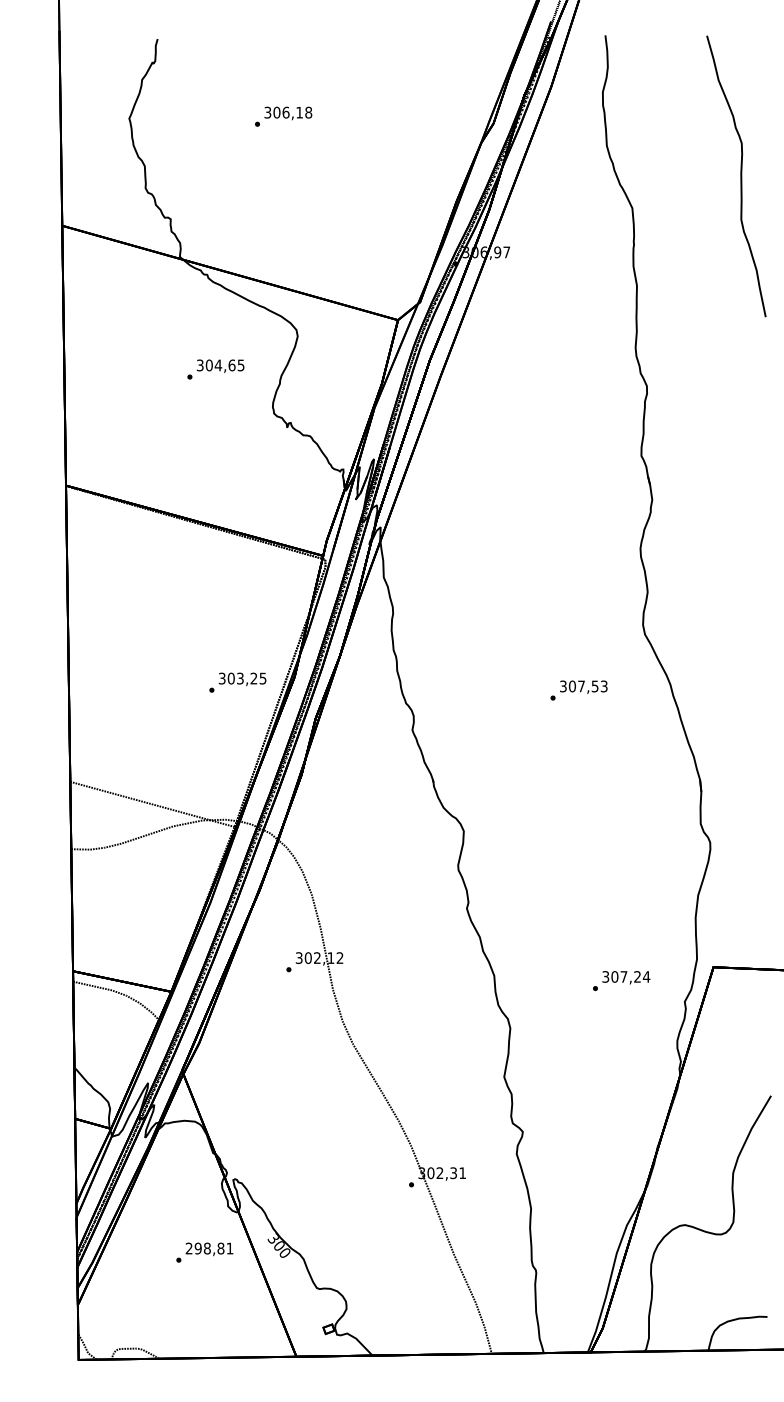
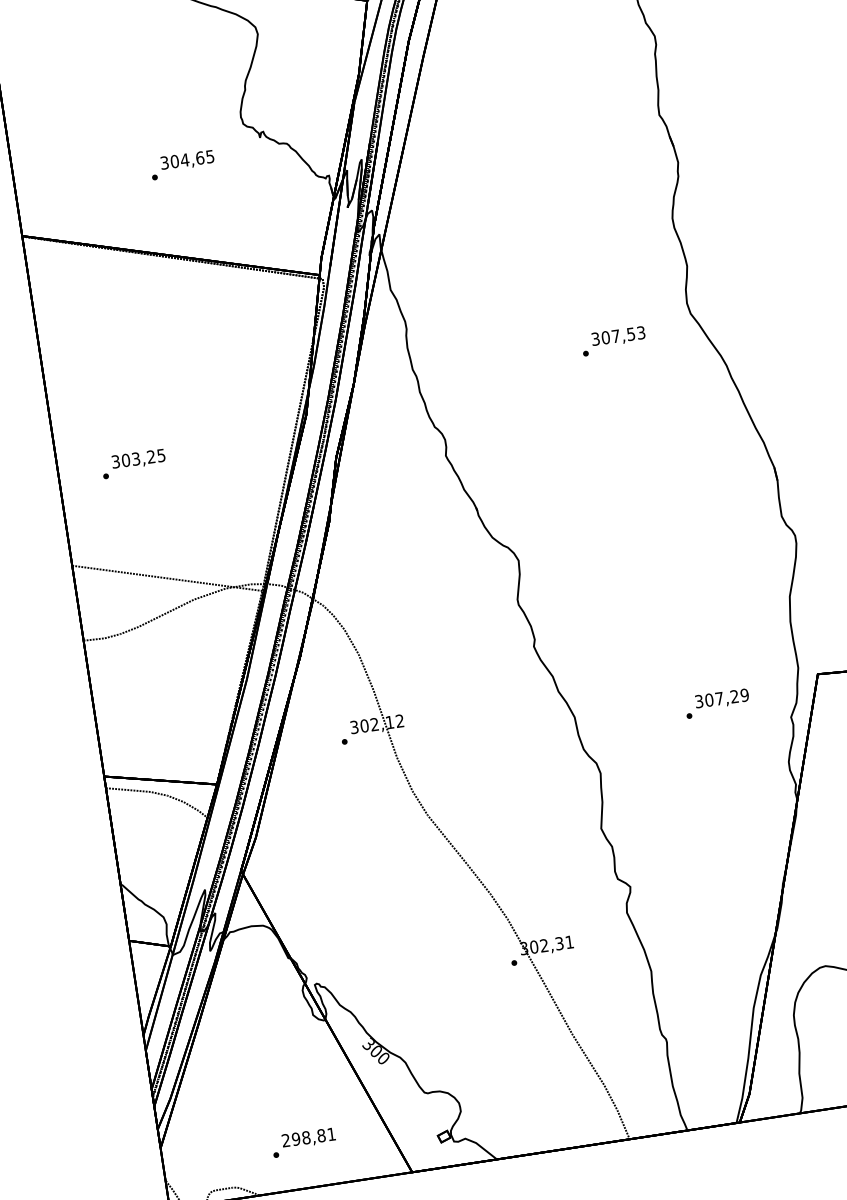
text: (215, 369) -> (182, 165), moved
text: (237, 682) -> (133, 463), moved
text: (578, 690) -> (613, 341), moved
text: (646, 976) -> (744, 694), 307,24 -> 307,29
text: (204, 1252) -> (303, 1142), moved

